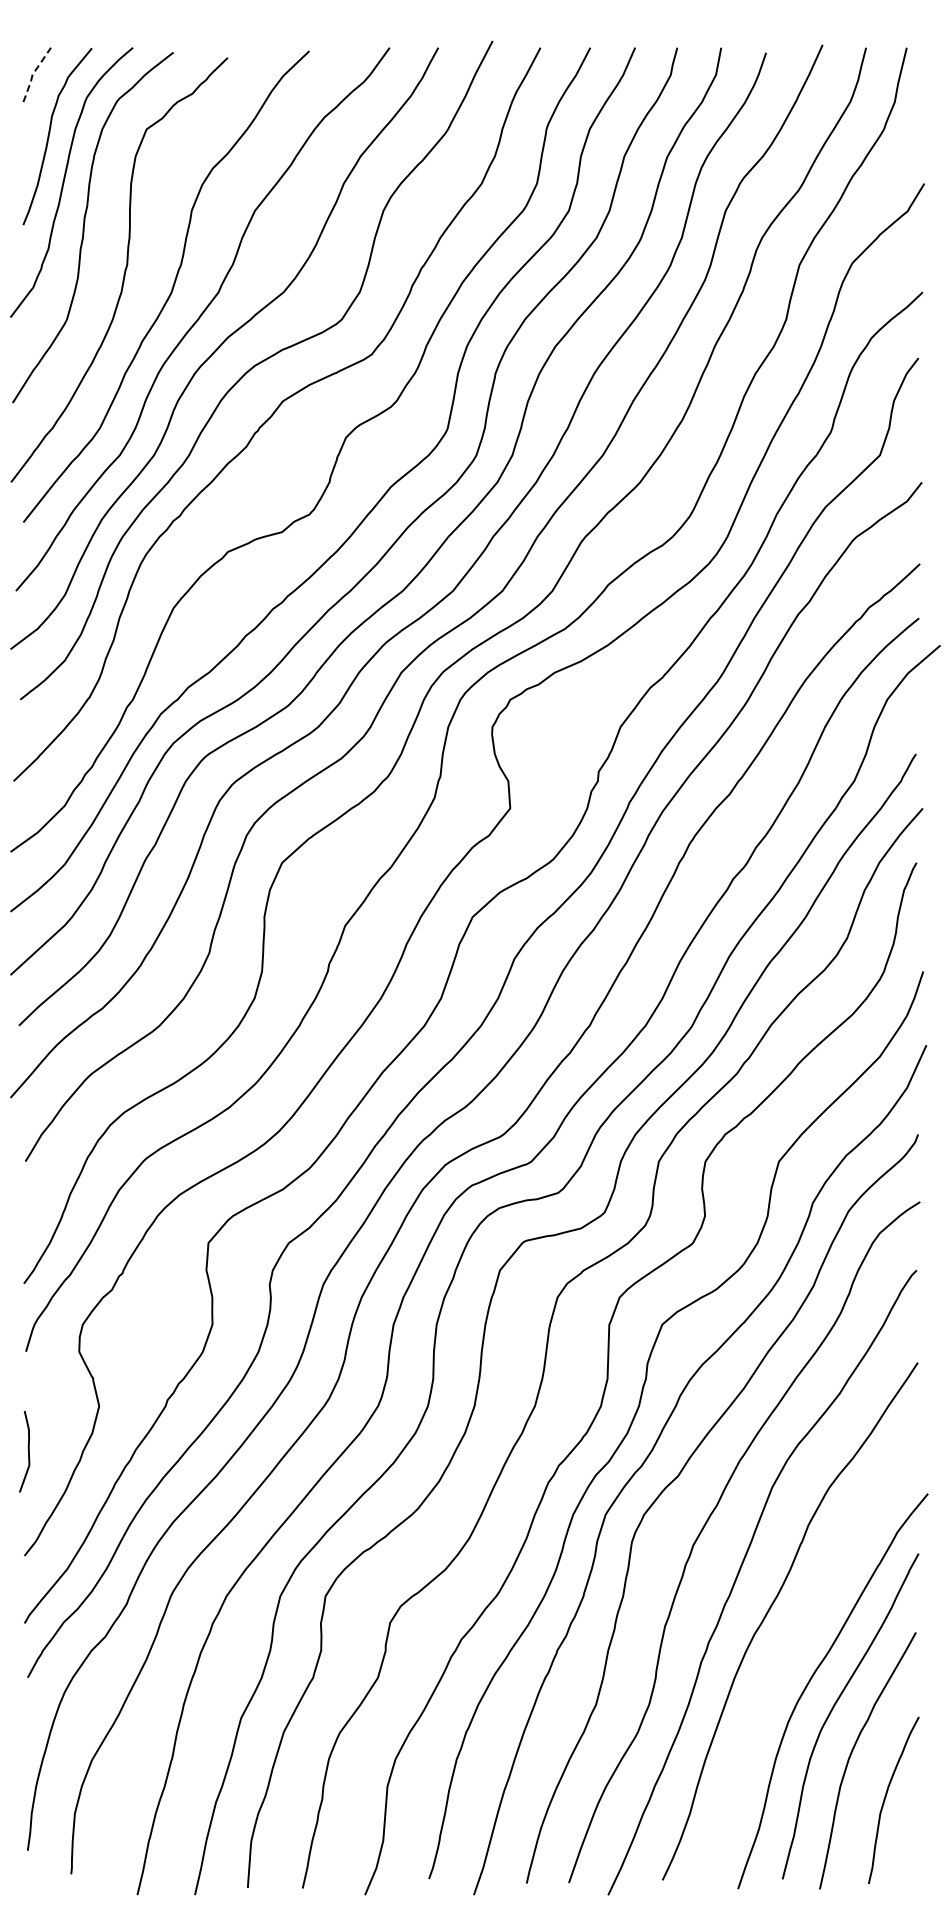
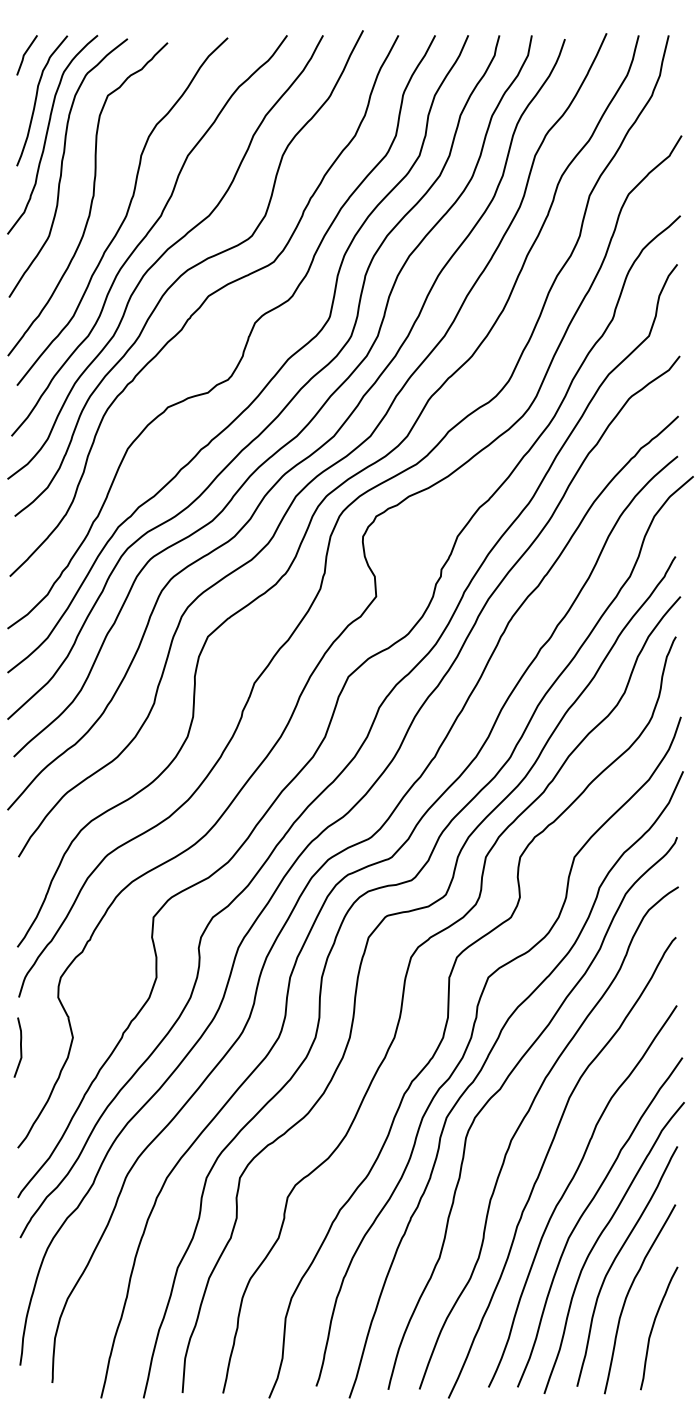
line: (33, 74) -> (24, 55), dashed -> solid
curve: (27, 1449) -> (20, 1045), moved
curve: (793, 1642) -> (585, 1211), added

